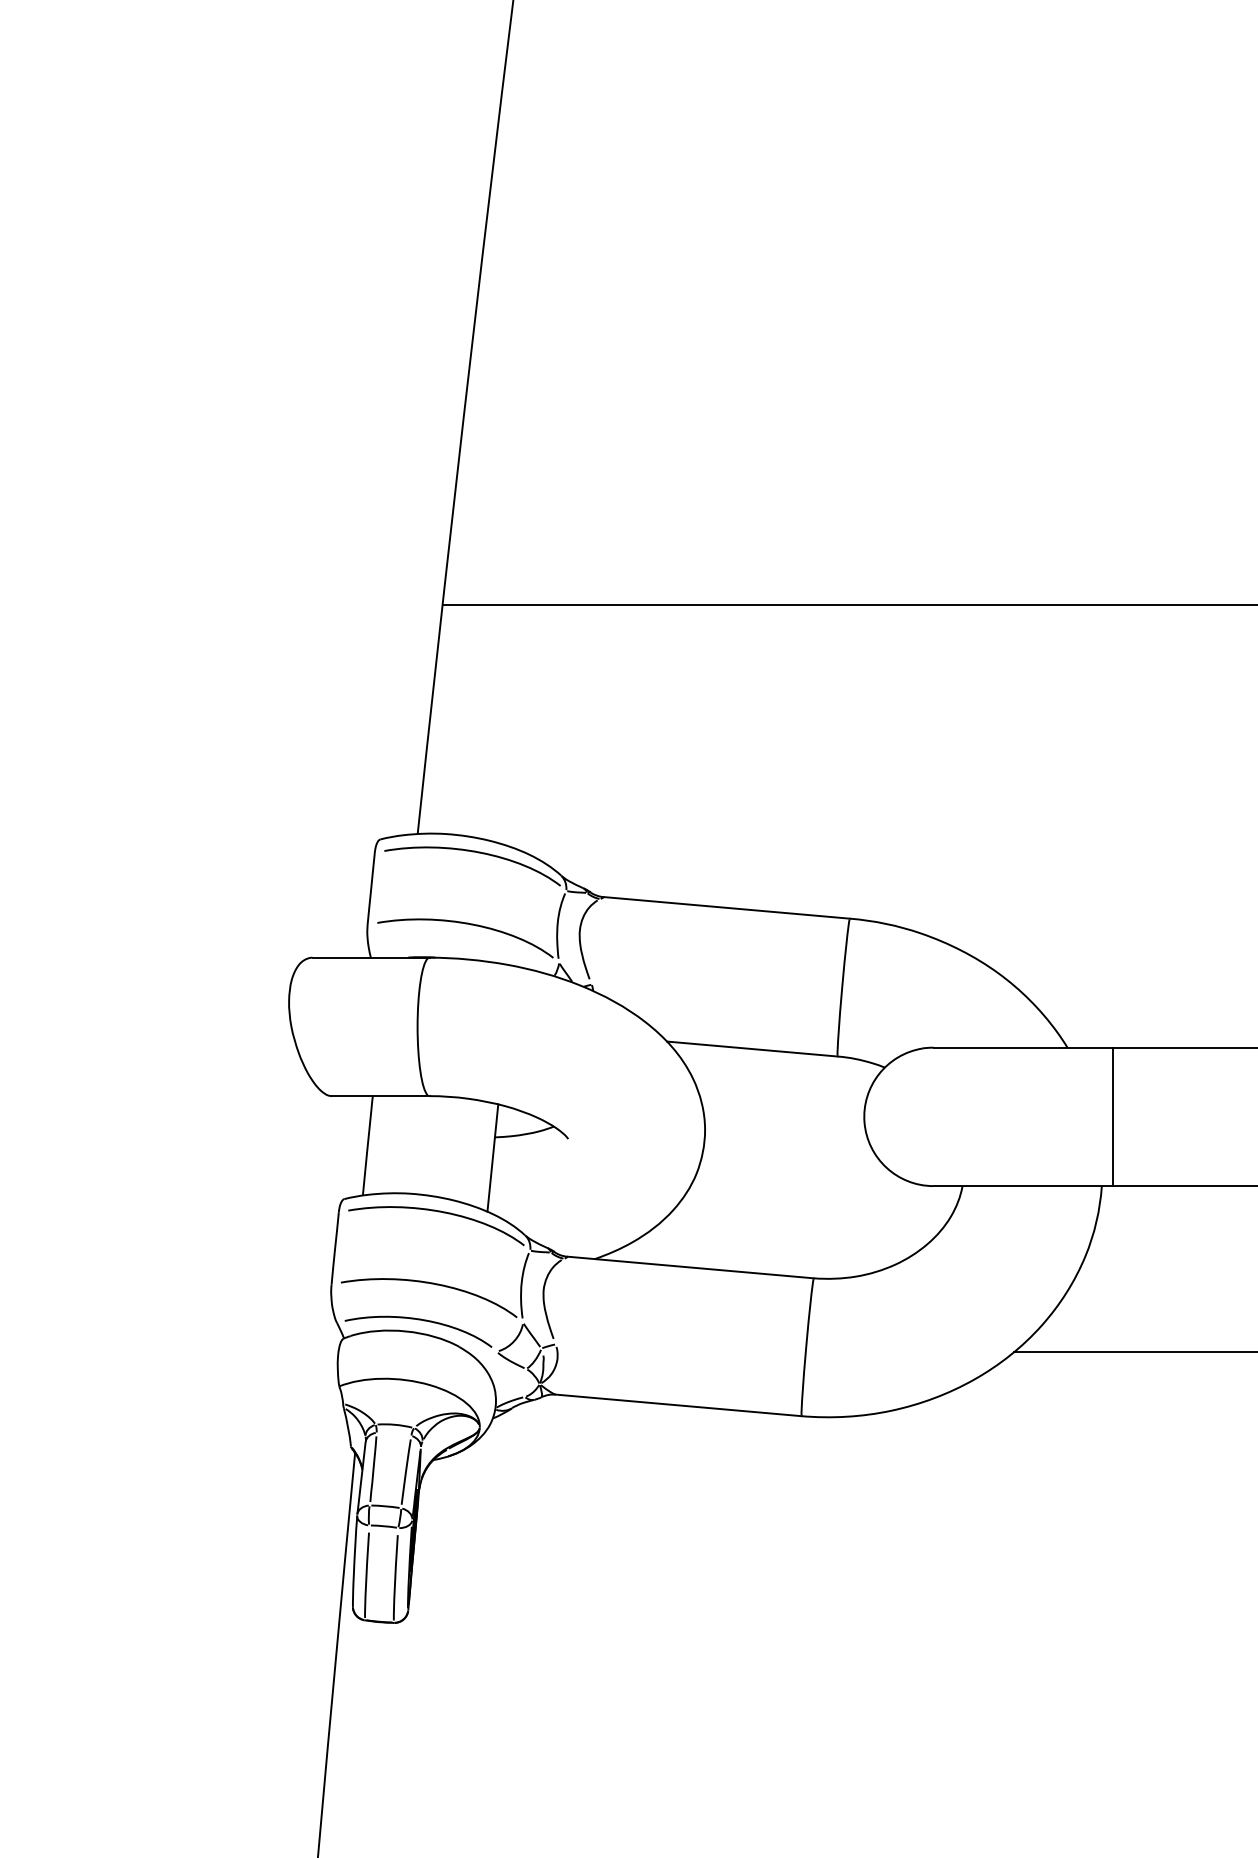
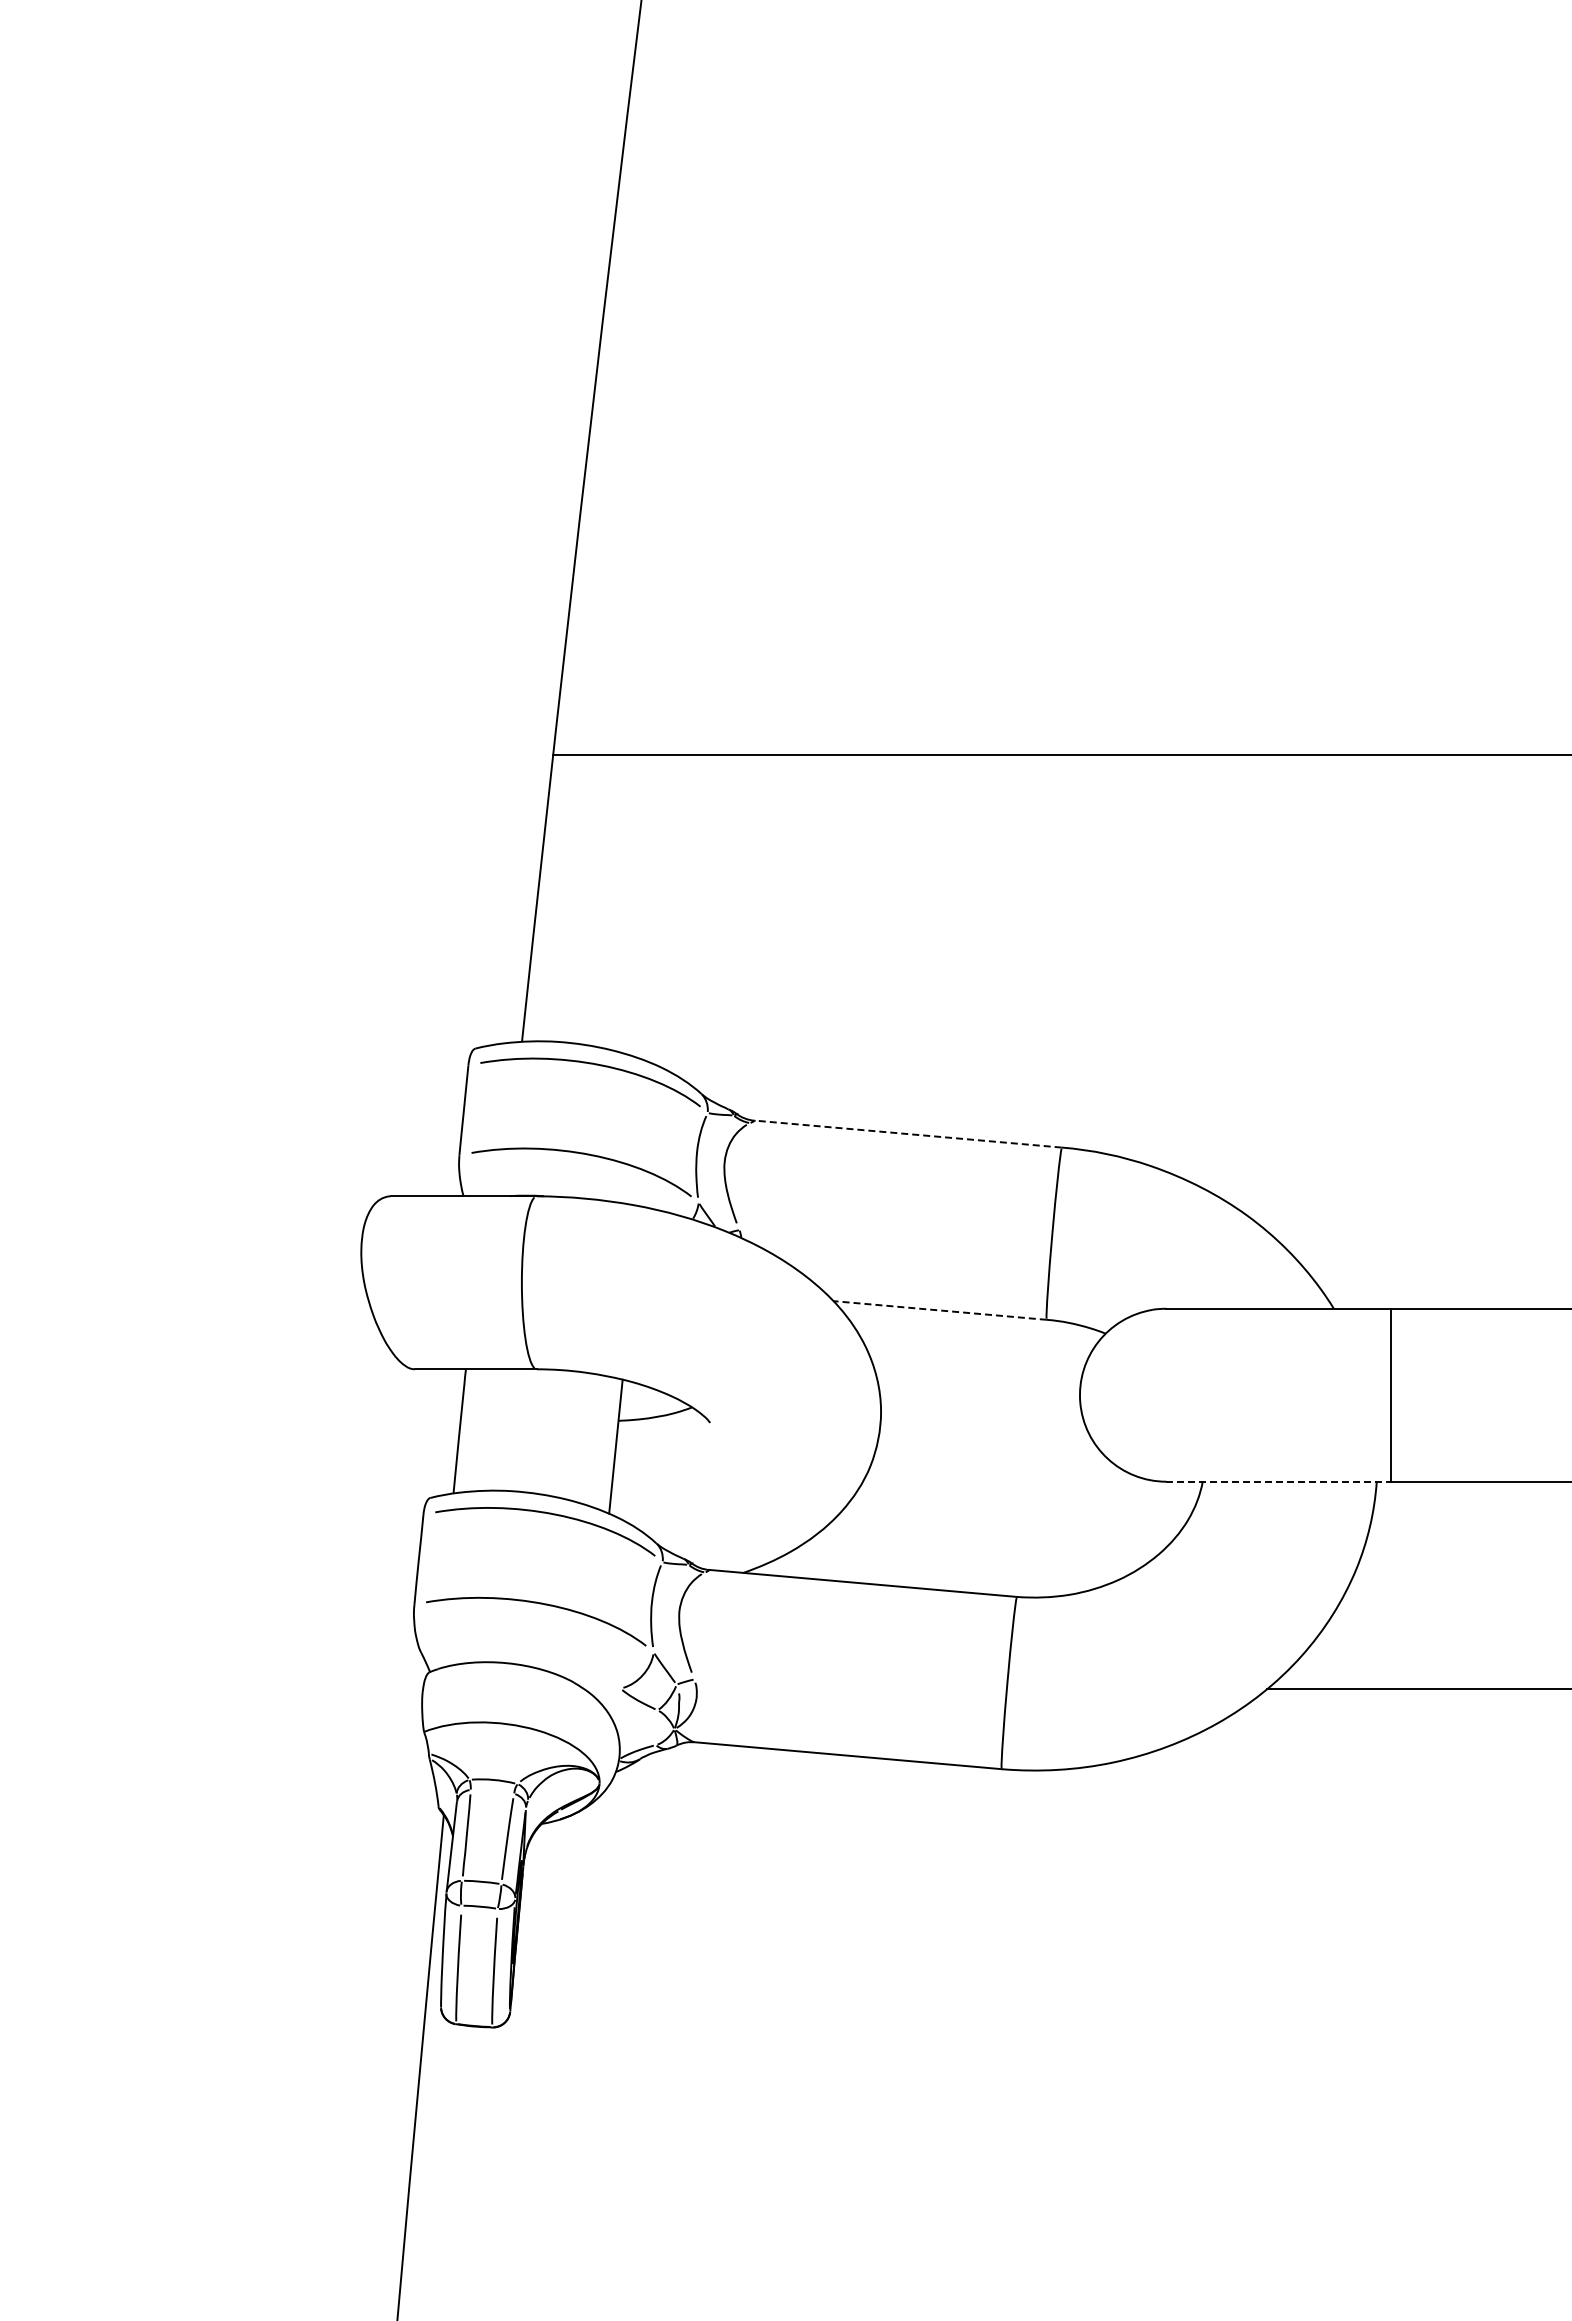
line: (726, 908) -> (907, 1134), solid -> dashed
line: (752, 1049) -> (940, 1310), solid -> dashed
line: (1023, 1185) -> (1279, 1481), solid -> dashed
curve: (418, 1320) -> (523, 1649), removed

